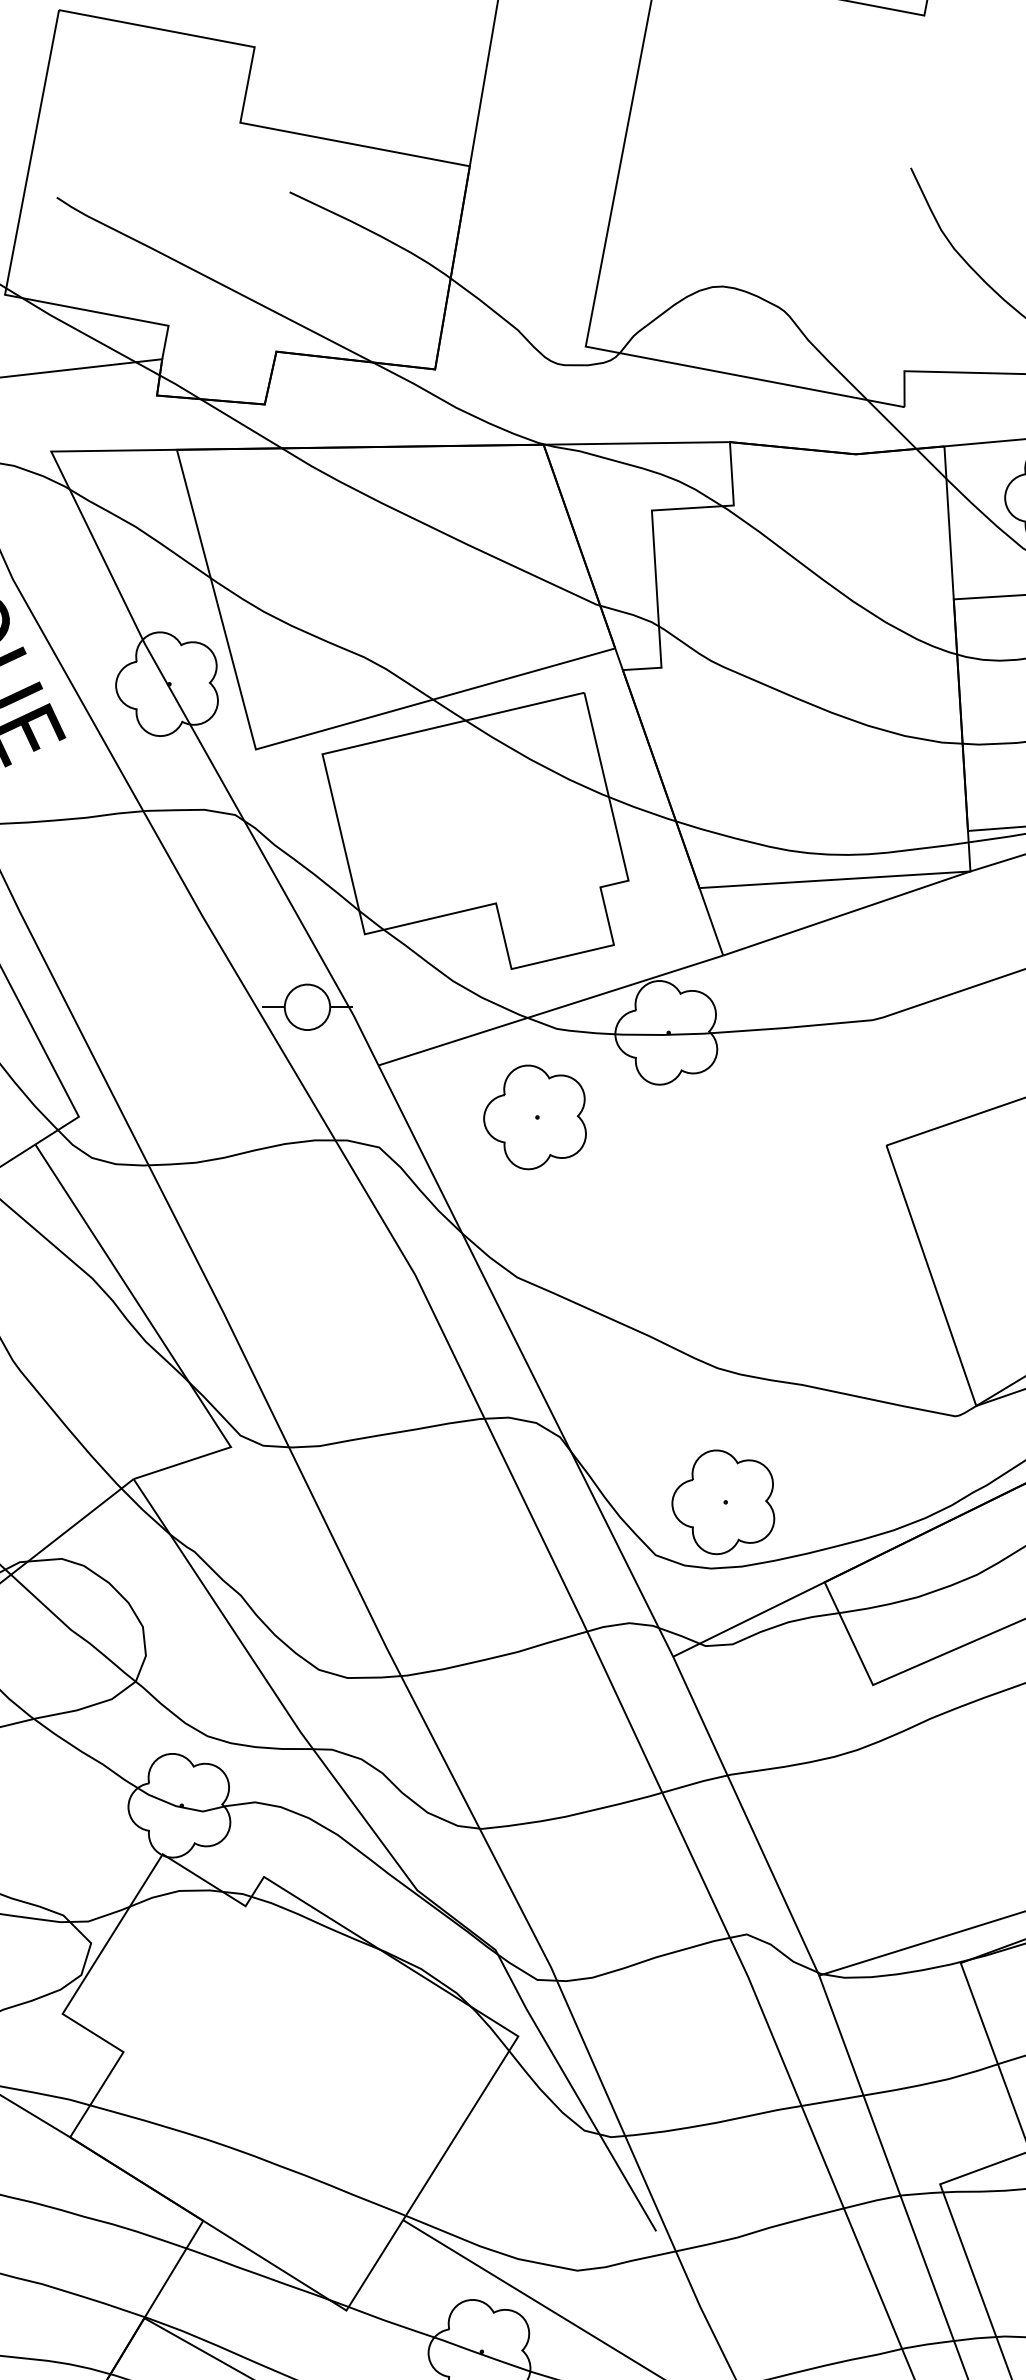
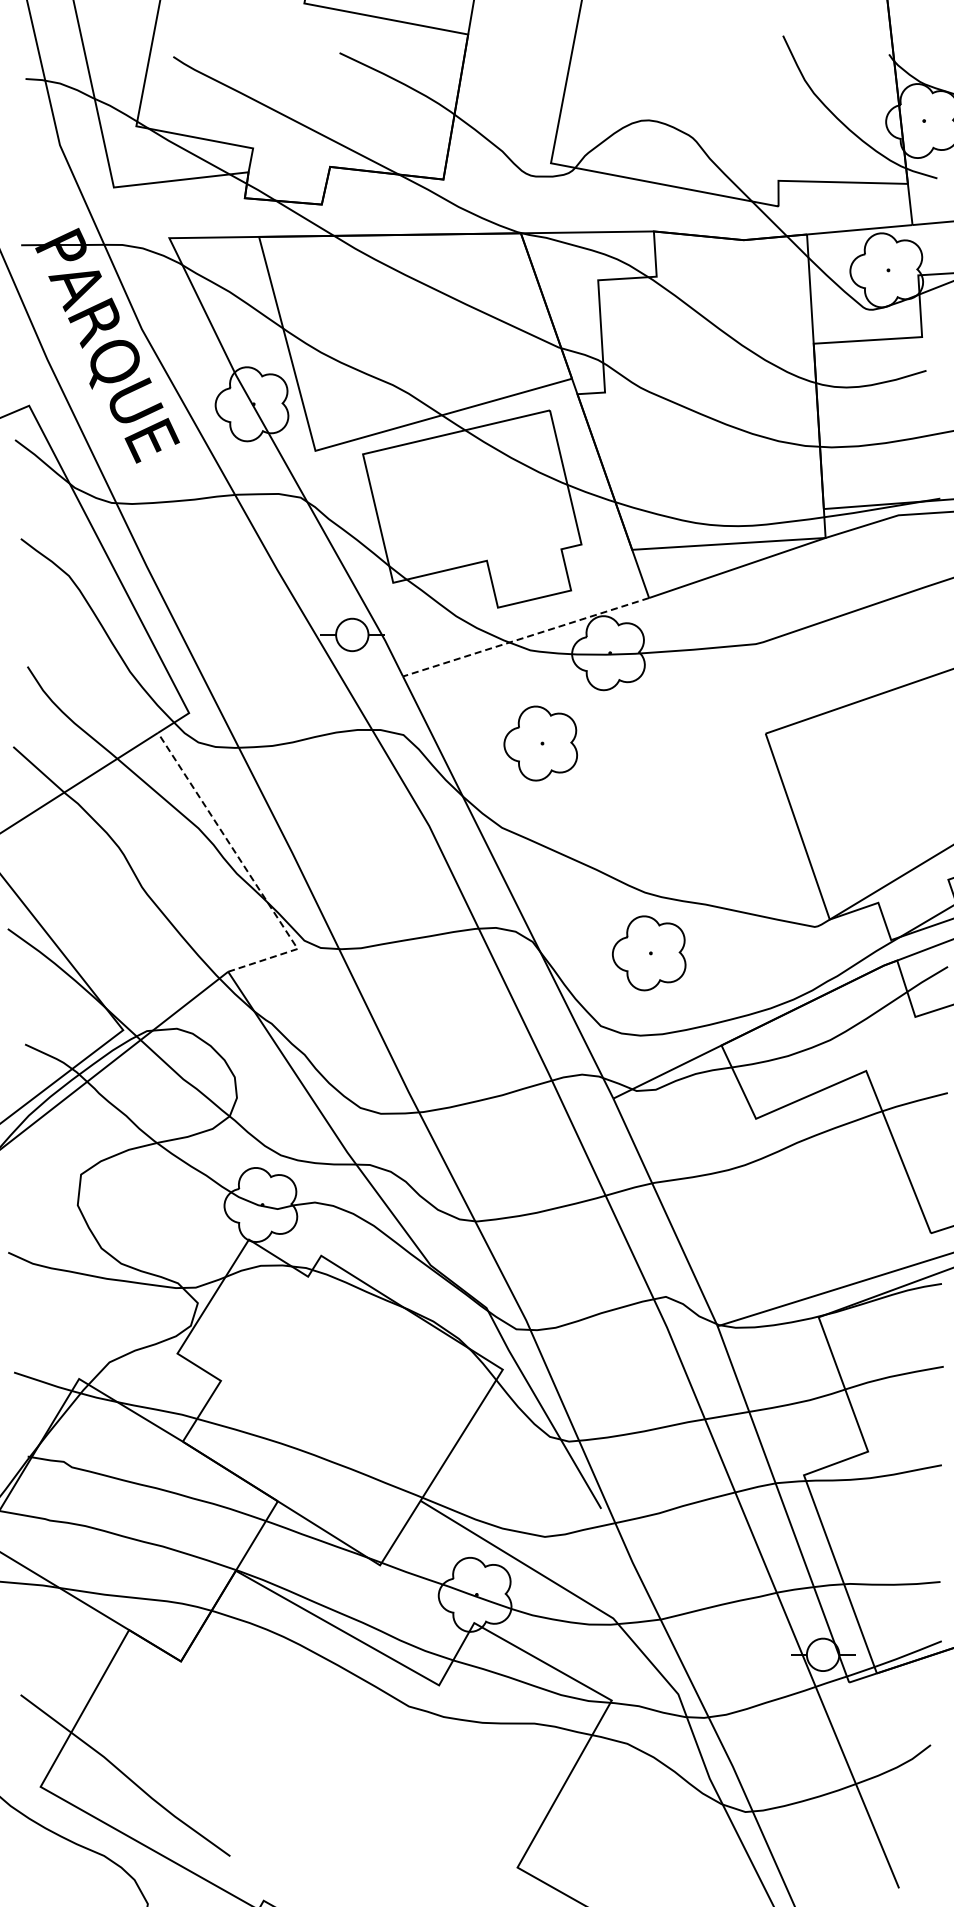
line: (550, 1010) -> (525, 637), solid -> dashed
part: (534, 1117) -> (540, 743), moved
line: (160, 1338) -> (247, 871), solid -> dashed
part: (723, 1502) -> (649, 953), moved

